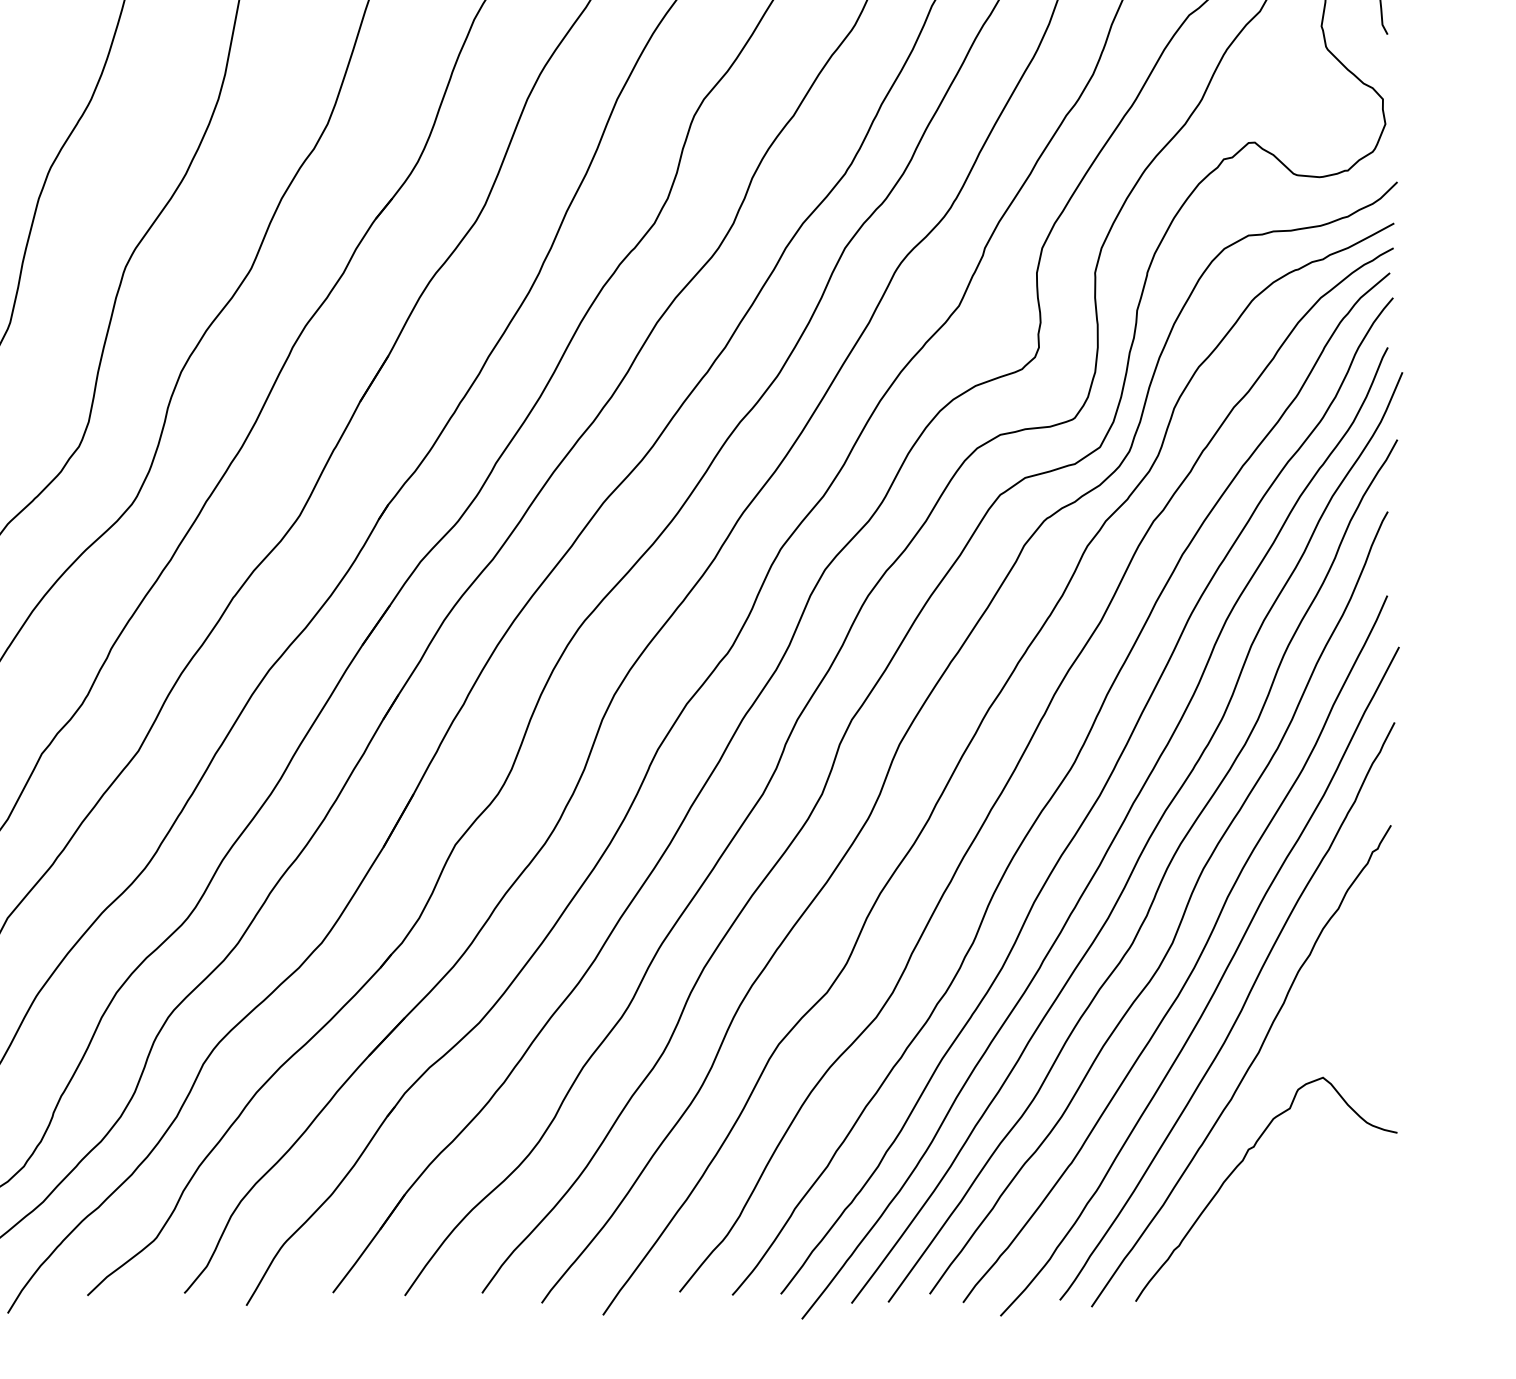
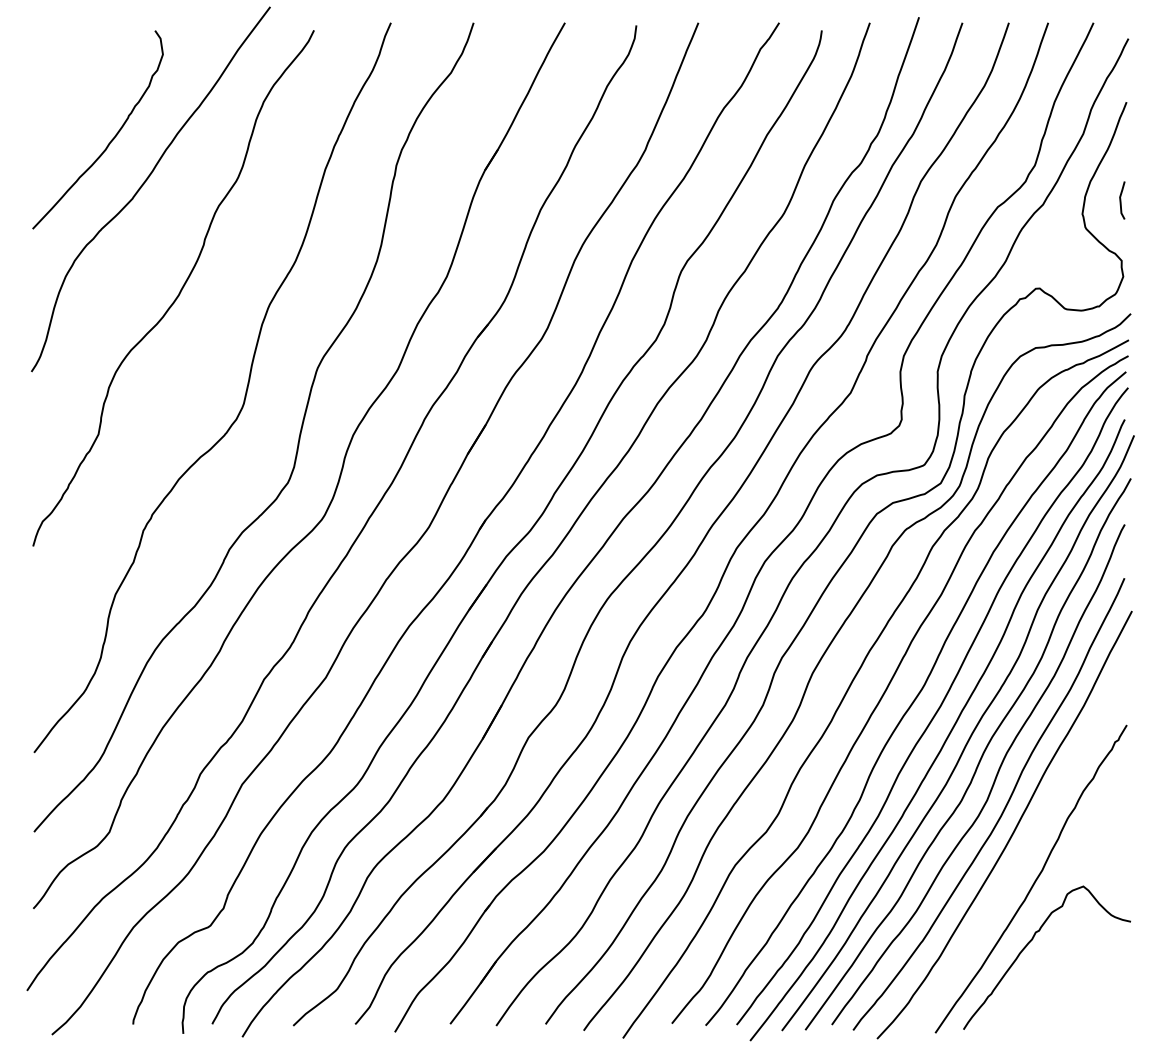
curve: (1235, 1018) -> (1027, 848), removed

